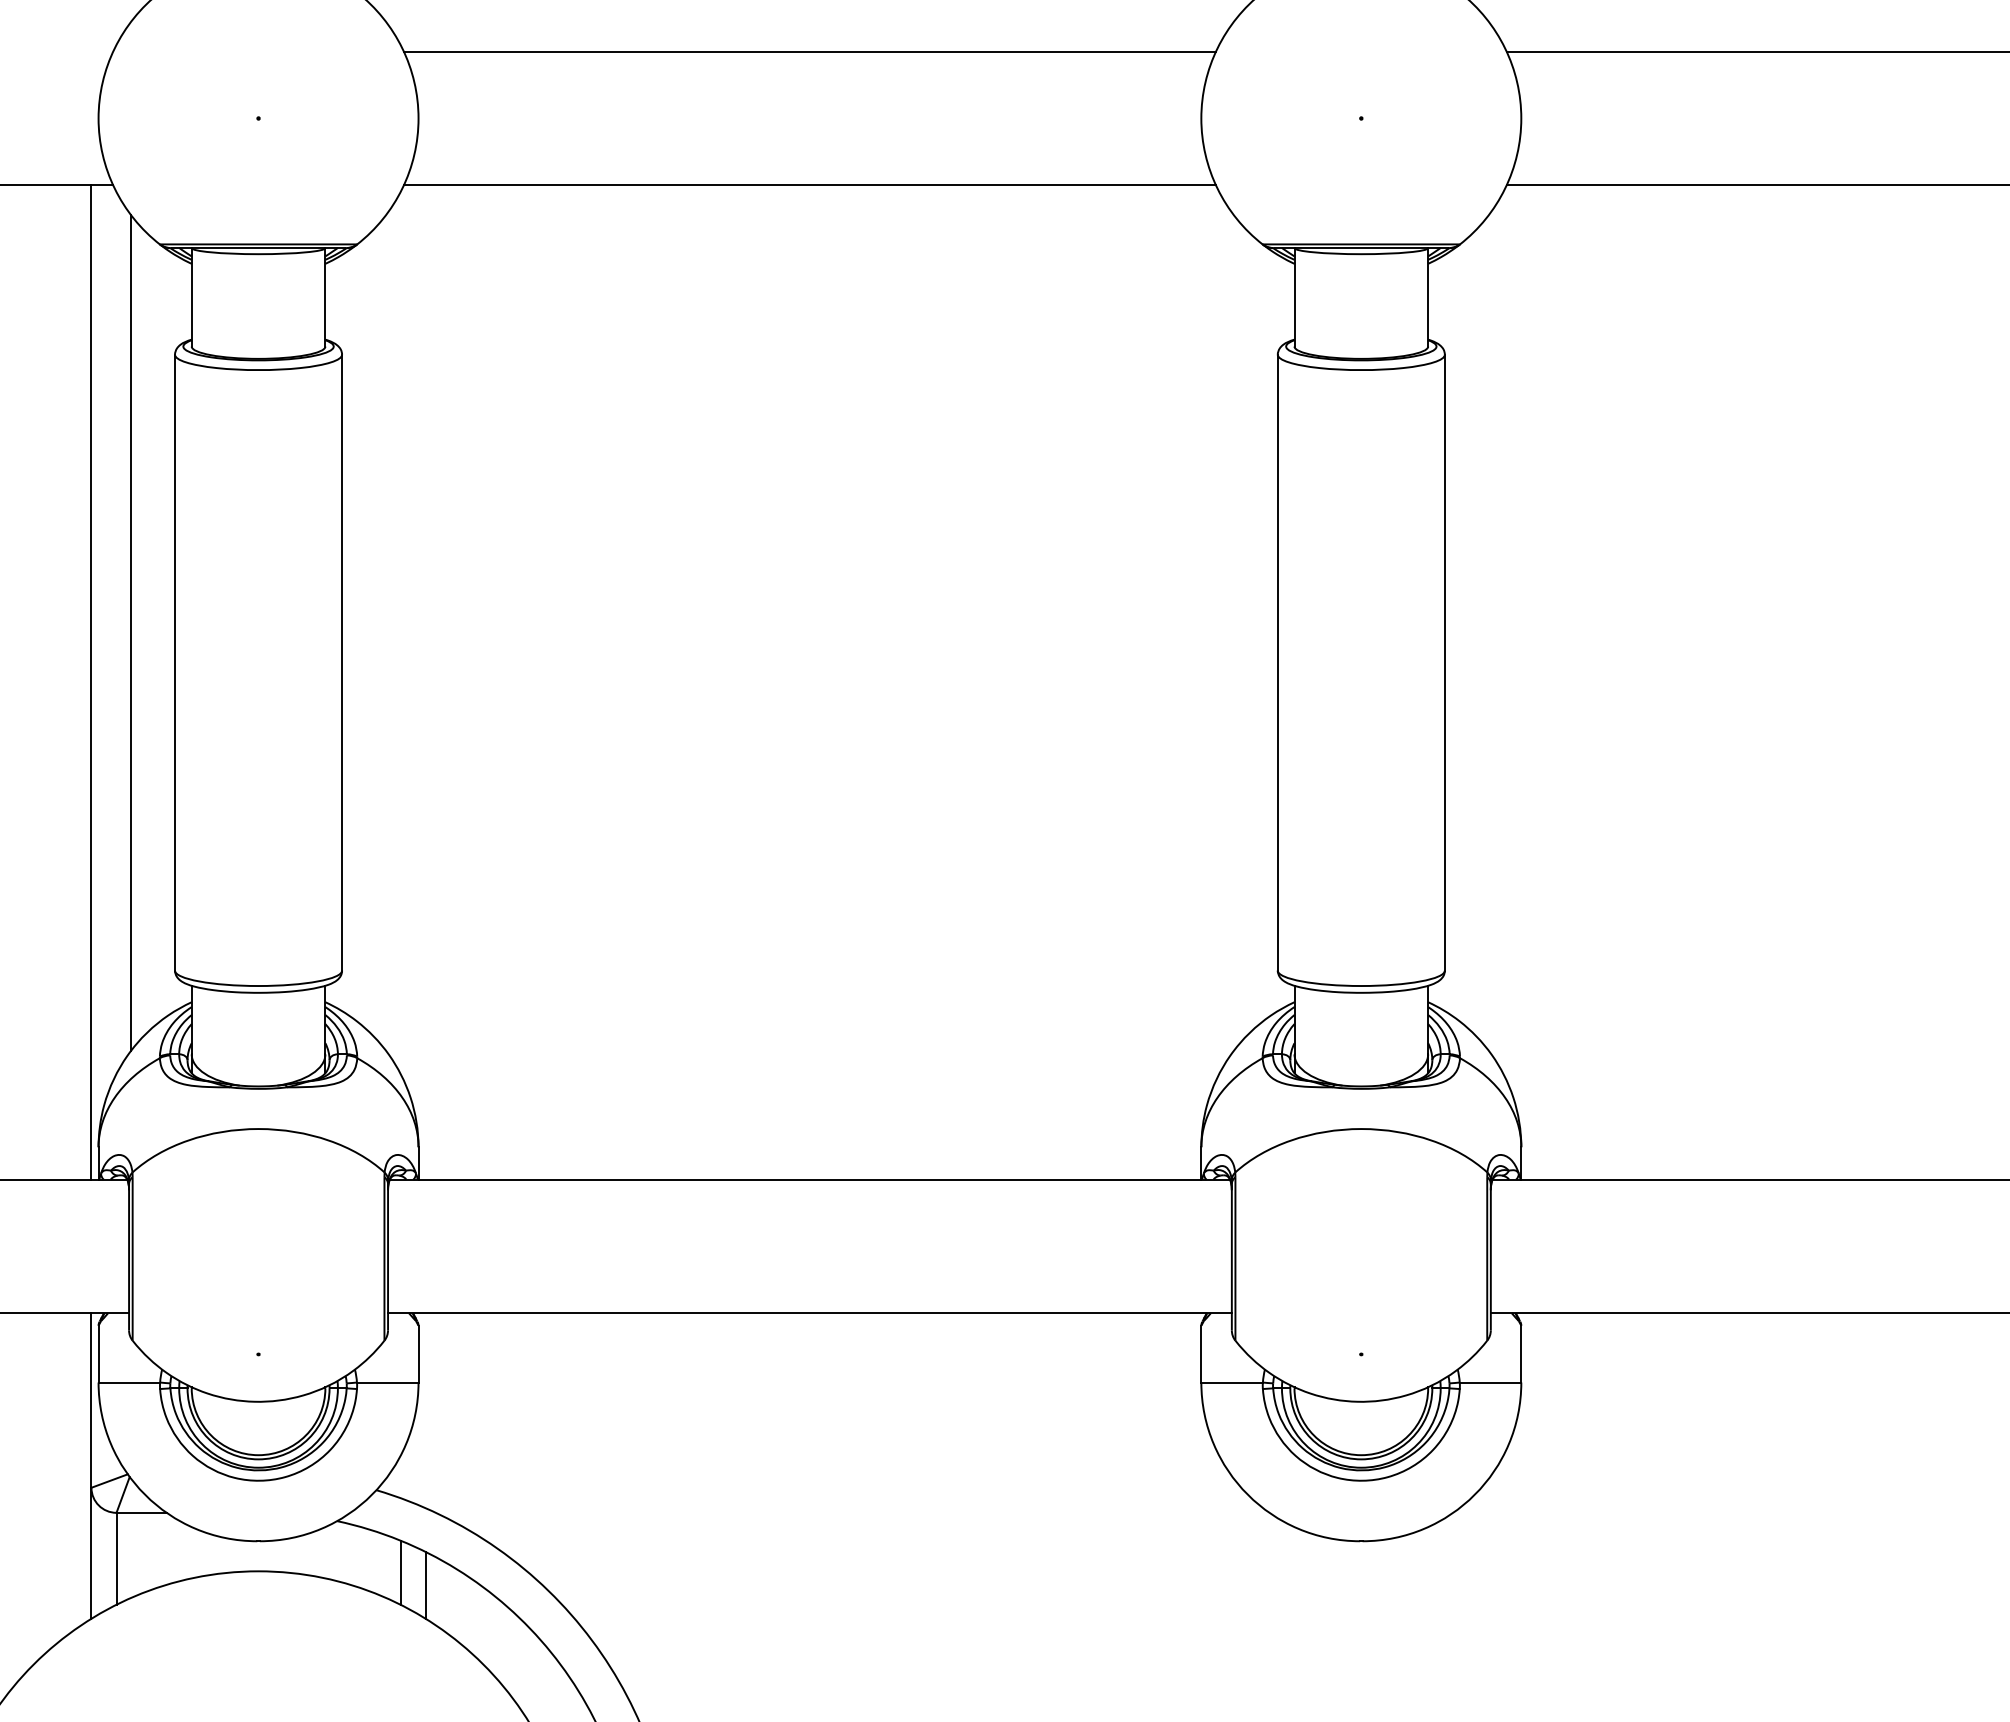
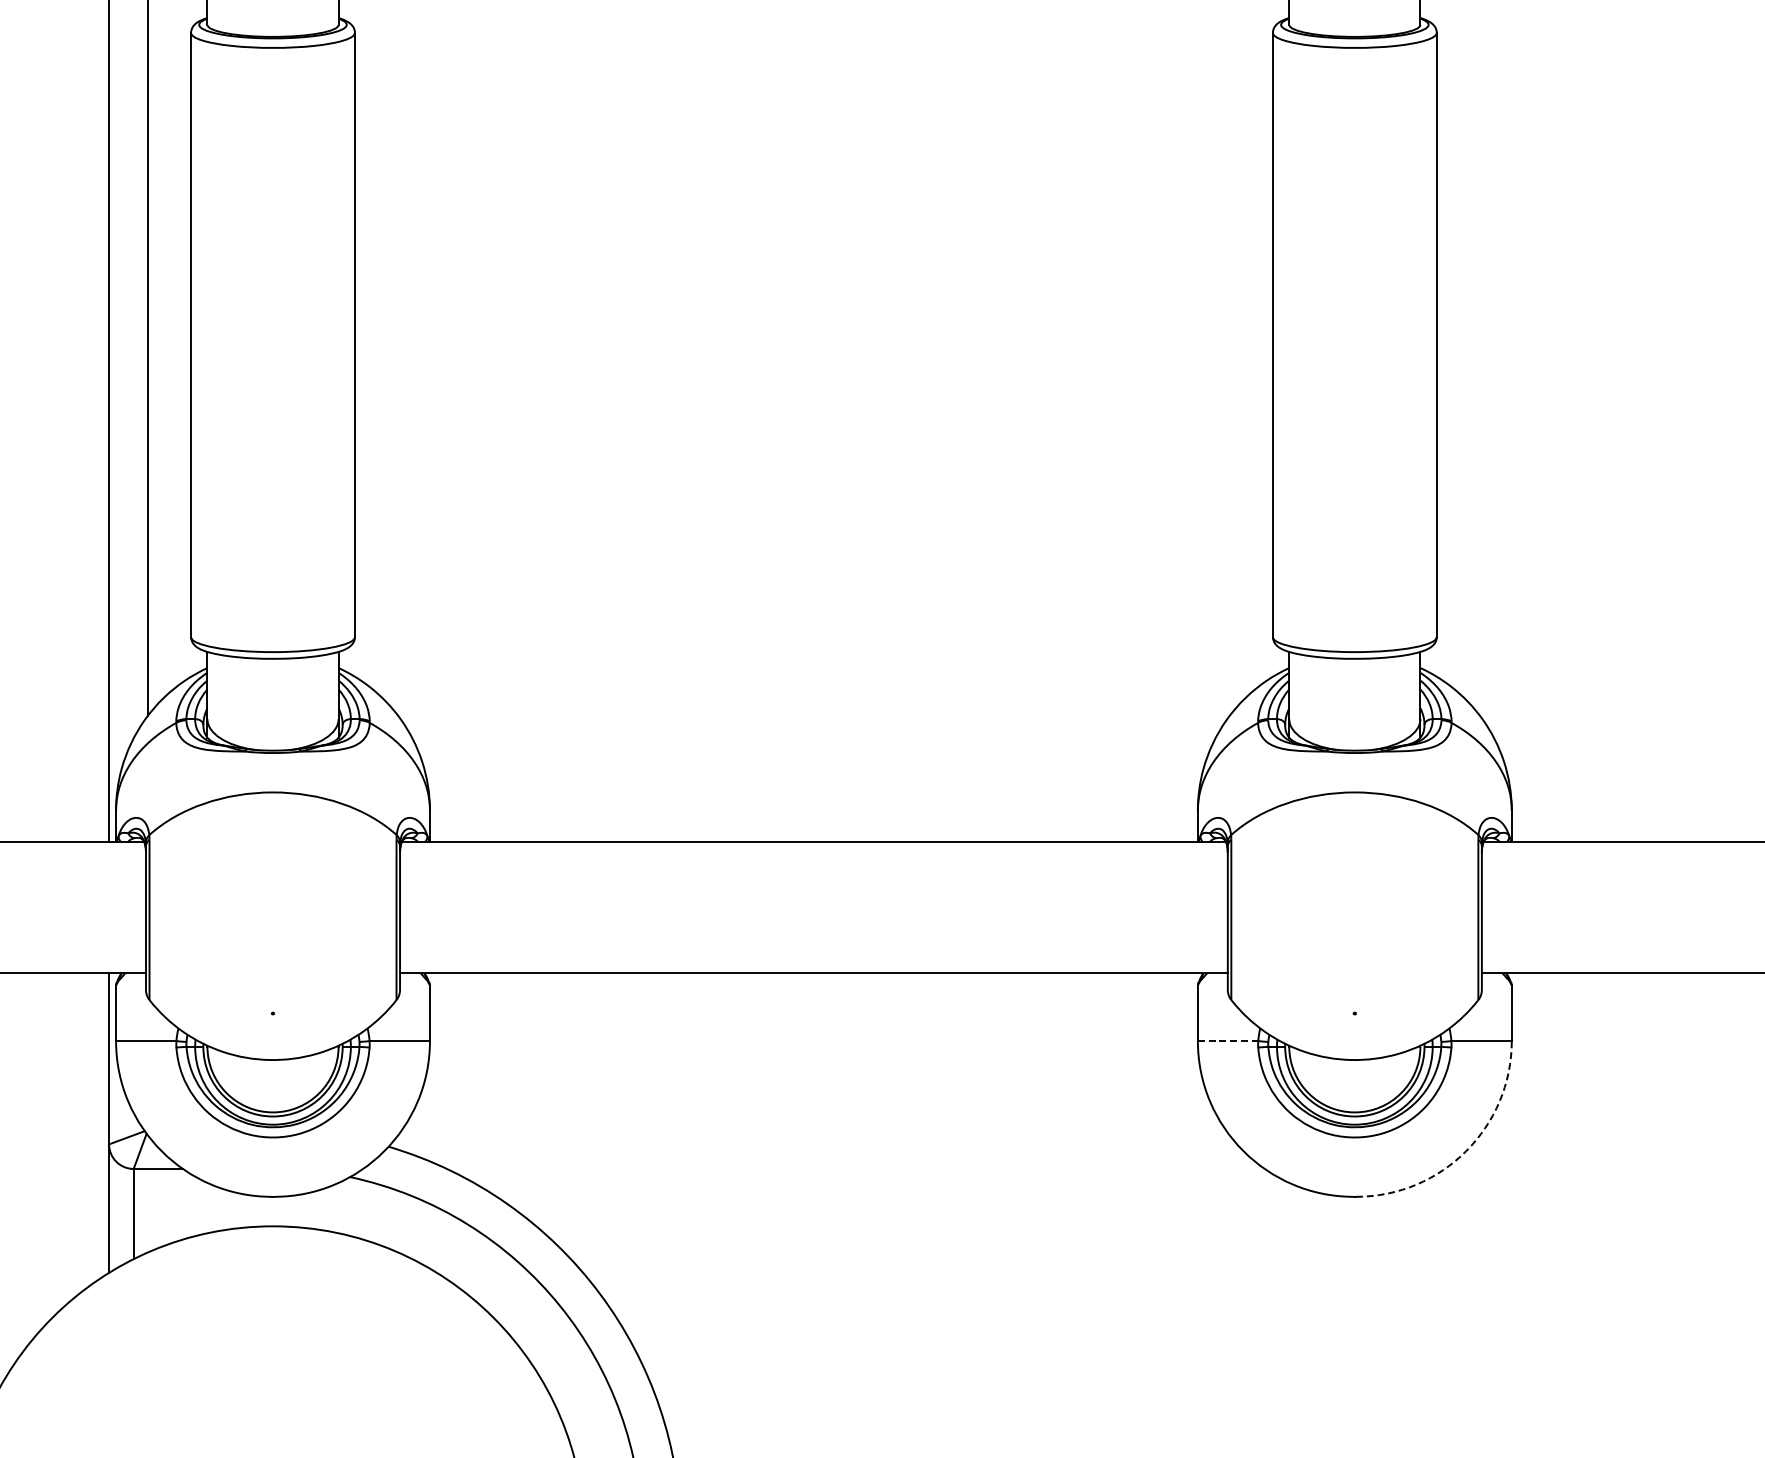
line: (1232, 1382) -> (1228, 1041), solid -> dashed
arc: (1474, 1494) -> (1465, 1150), solid -> dashed
line: (400, 1572) -> (412, 1227), removed
line: (425, 1584) -> (436, 1239), removed

